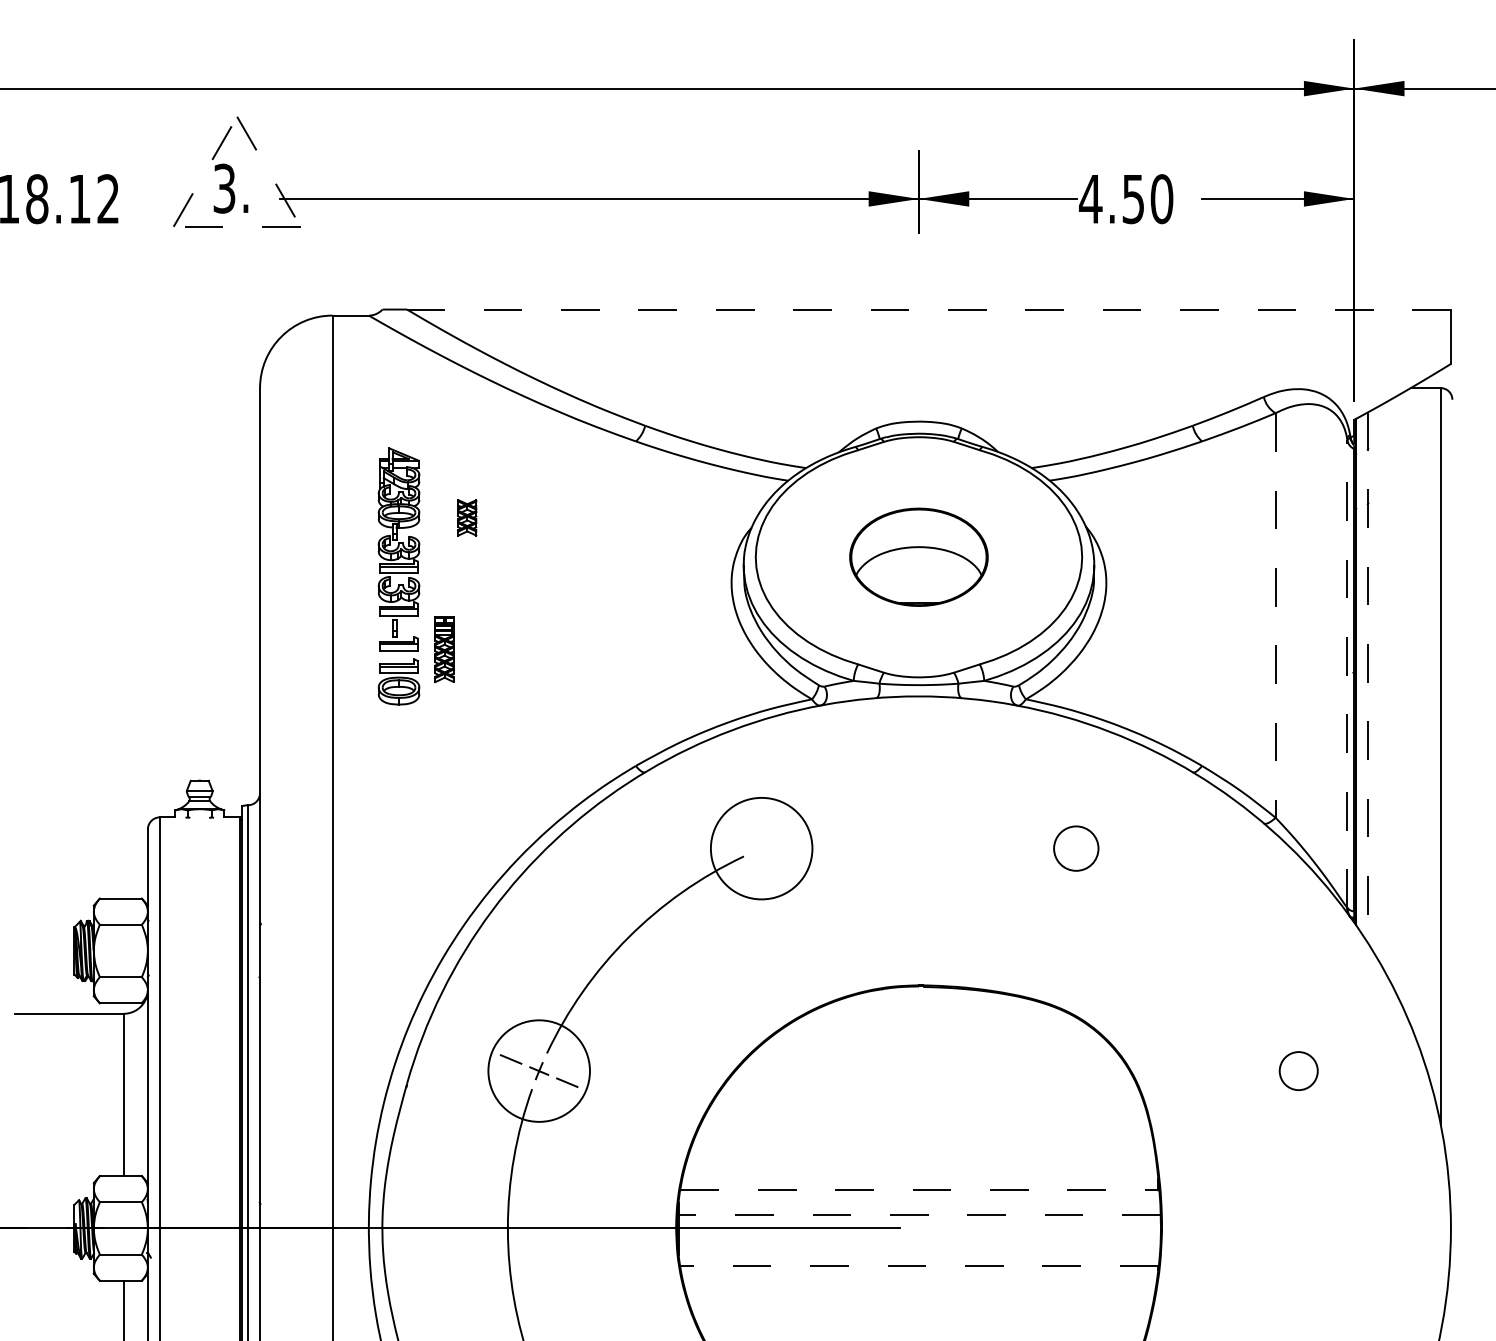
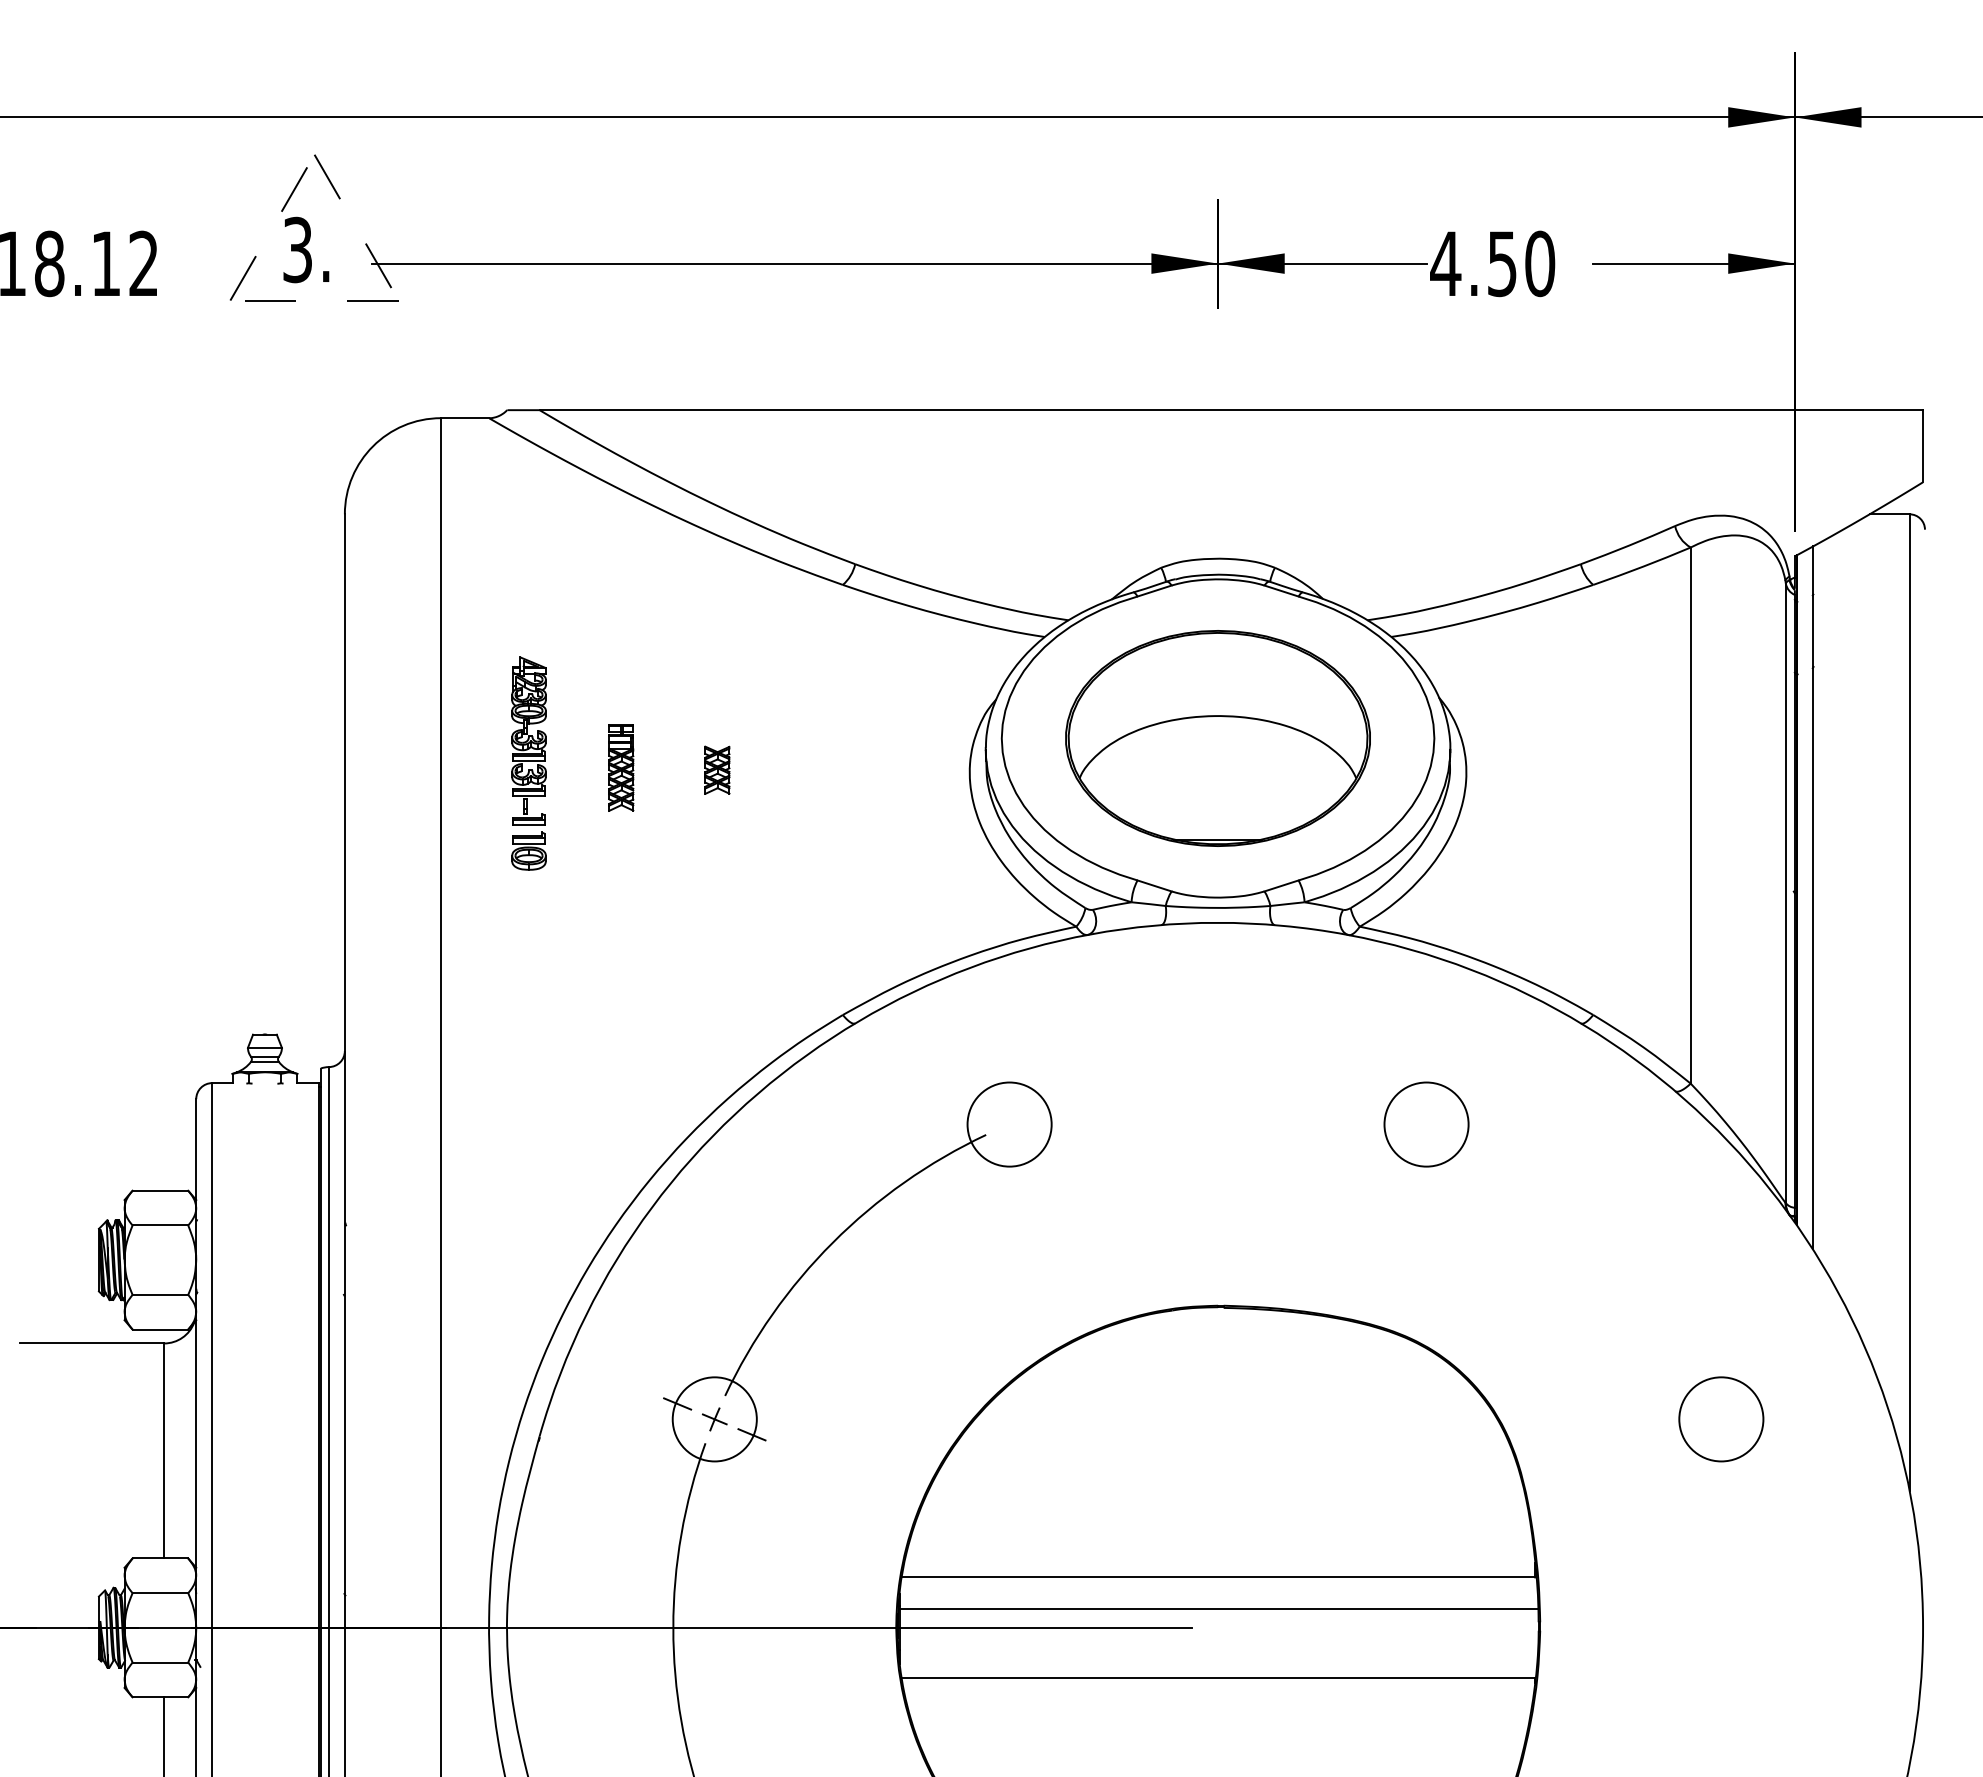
line: (929, 309) -> (1231, 410), dashed -> solid
part: (467, 517) -> (717, 769), moved
part: (918, 557) -> (1217, 738), size x1.67
part: (398, 576) -> (528, 763), size x0.62
line: (1275, 616) -> (1690, 816), dashed -> solid
part: (444, 649) -> (621, 767), moved
line: (1347, 674) -> (1785, 893), dashed -> solid
line: (1367, 677) -> (1812, 897), dashed -> solid
circle: (761, 848) -> (1009, 1124), size x0.62
circle: (1076, 848) -> (1426, 1124), size x1.43
circle: (538, 1071) -> (714, 1419), size x0.62
circle: (1298, 1071) -> (1721, 1419), size x1.67
line: (919, 1190) -> (1218, 1577), dashed -> solid
line: (919, 1214) -> (1218, 1609), dashed -> solid
line: (919, 1266) -> (1218, 1678), dashed -> solid

